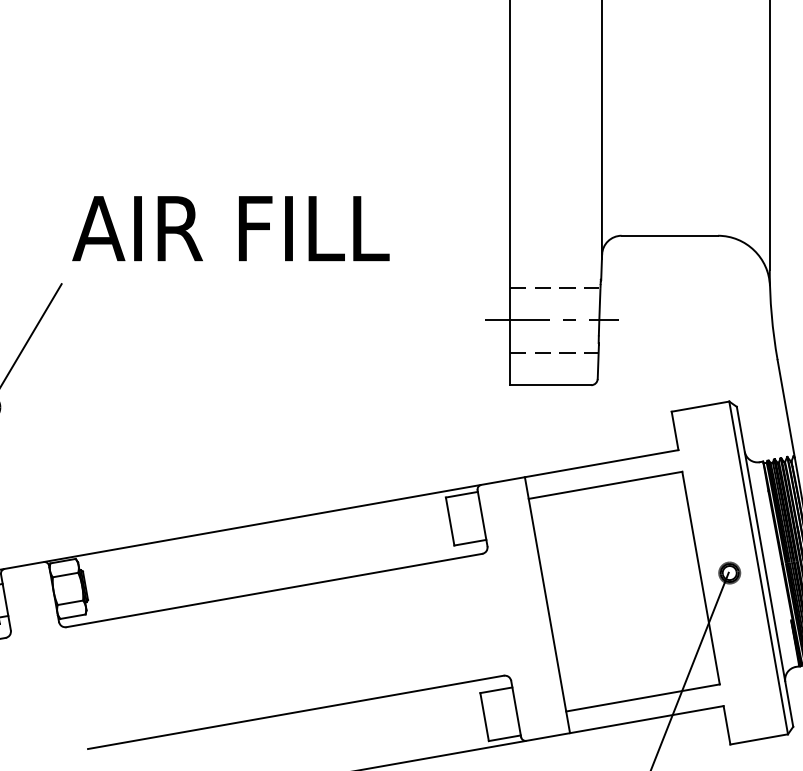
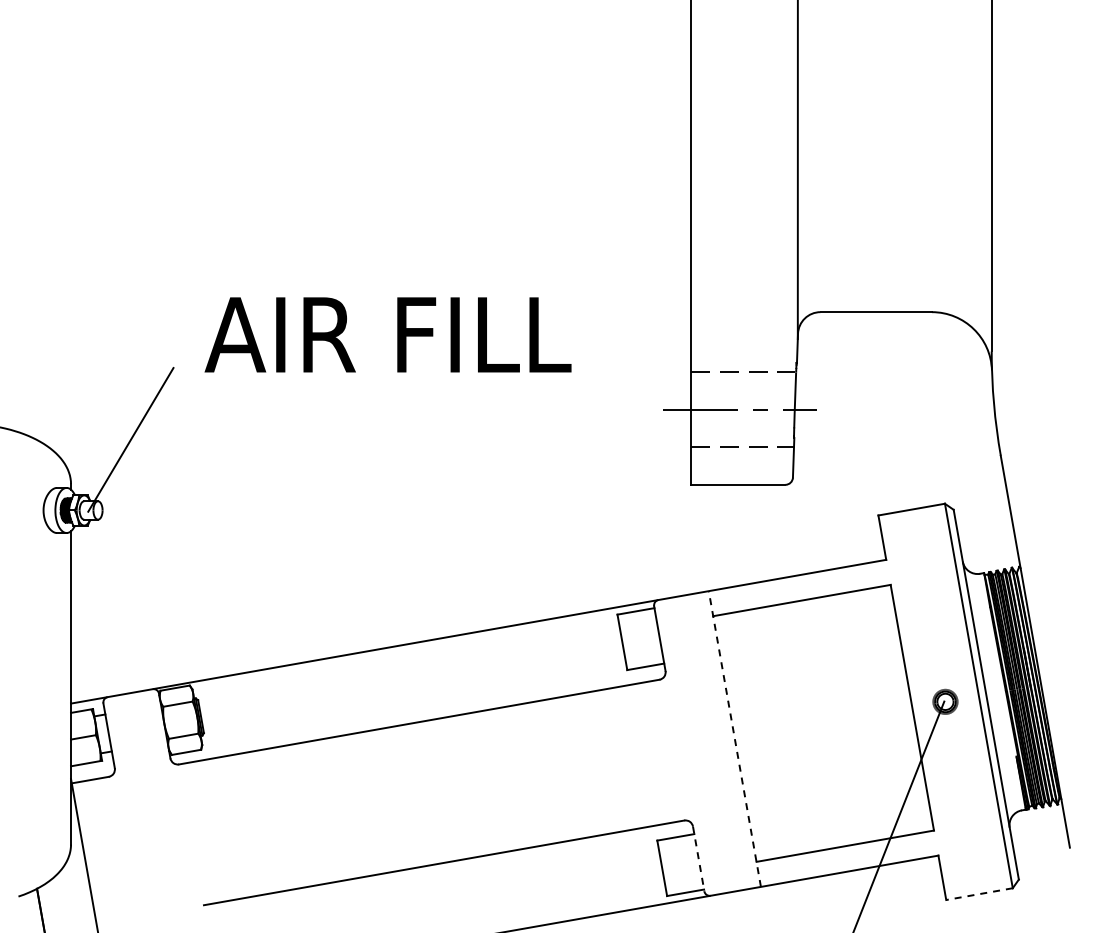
text: (230, 228) -> (387, 334), moved
line: (547, 604) -> (734, 738), solid -> dashed
line: (516, 709) -> (698, 859), solid -> dashed
line: (759, 739) -> (979, 894), solid -> dashed

